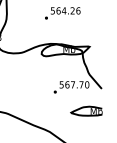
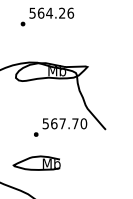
part: (86, 110) -> (36, 162), moved

